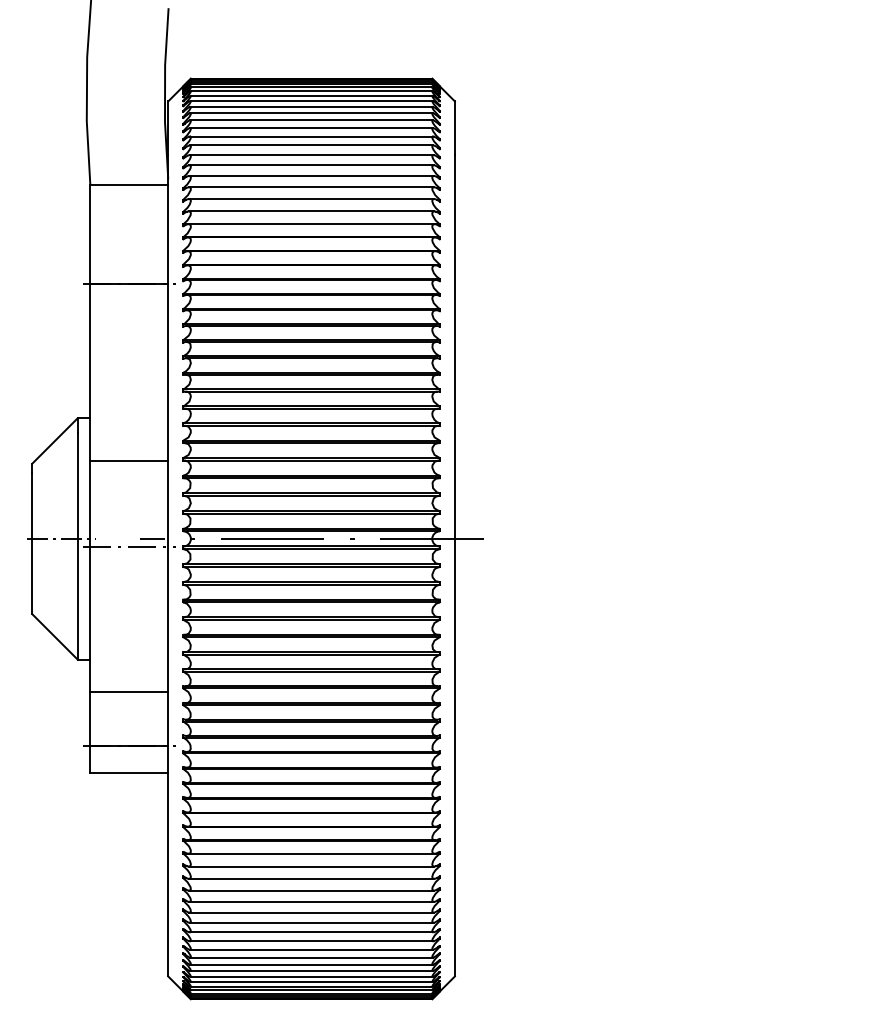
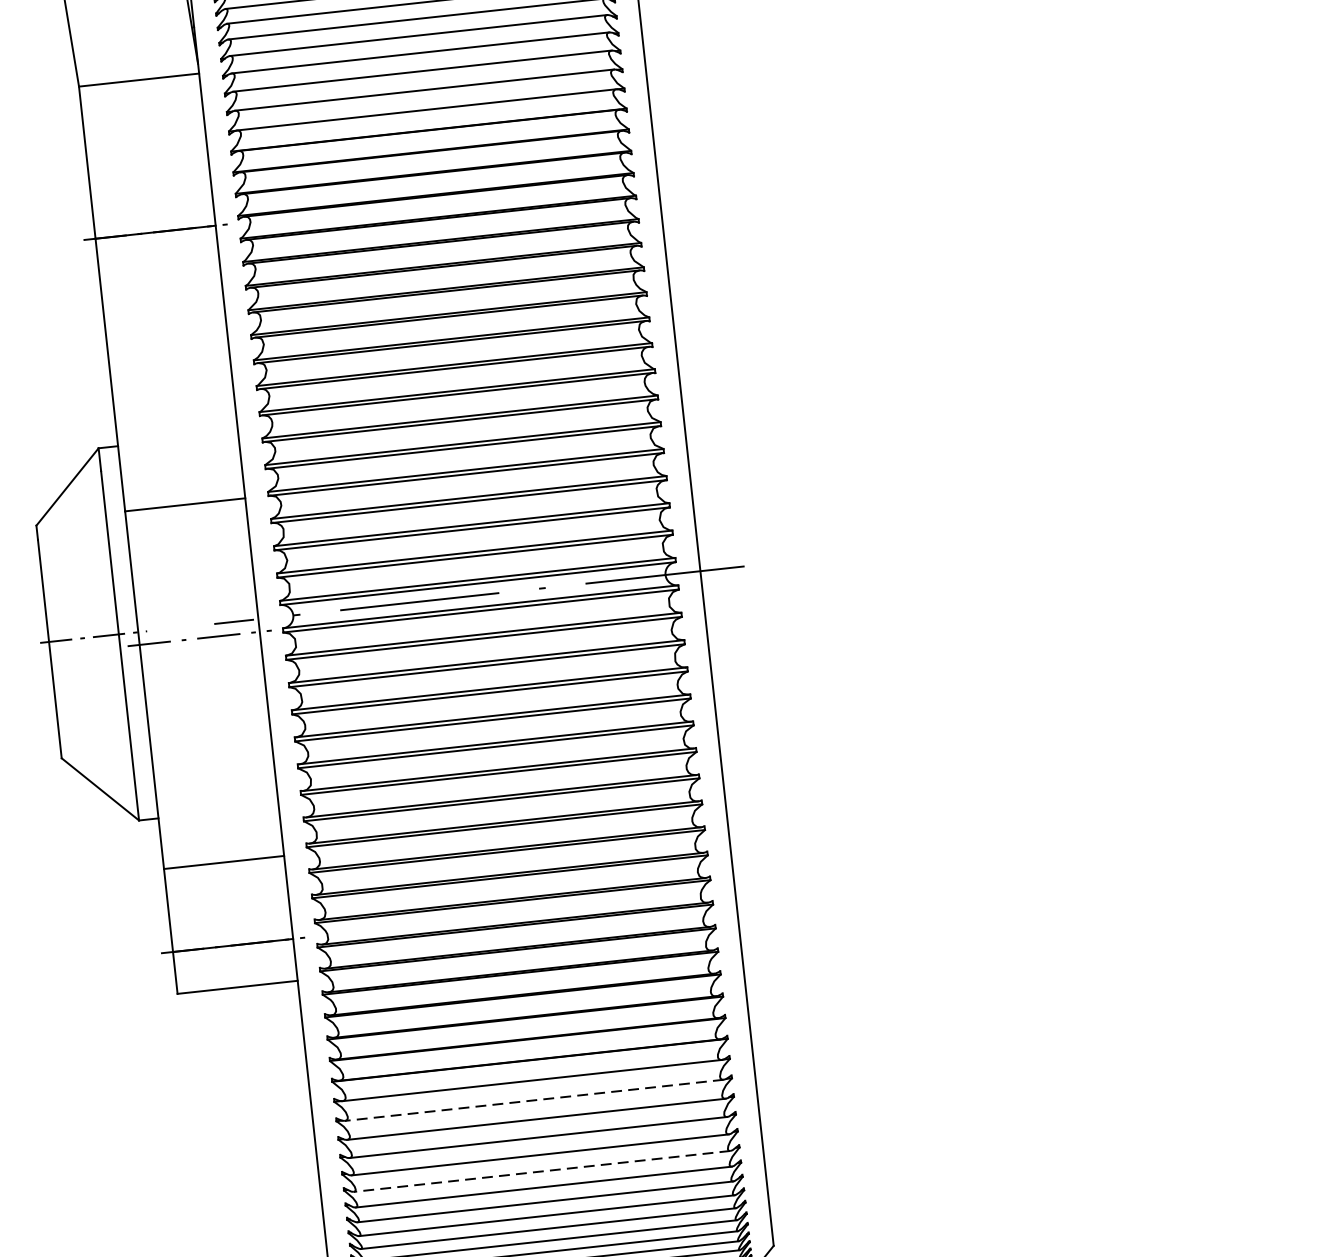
line: (311, 866) -> (534, 1100), solid -> dashed
line: (311, 912) -> (541, 1171), solid -> dashed

